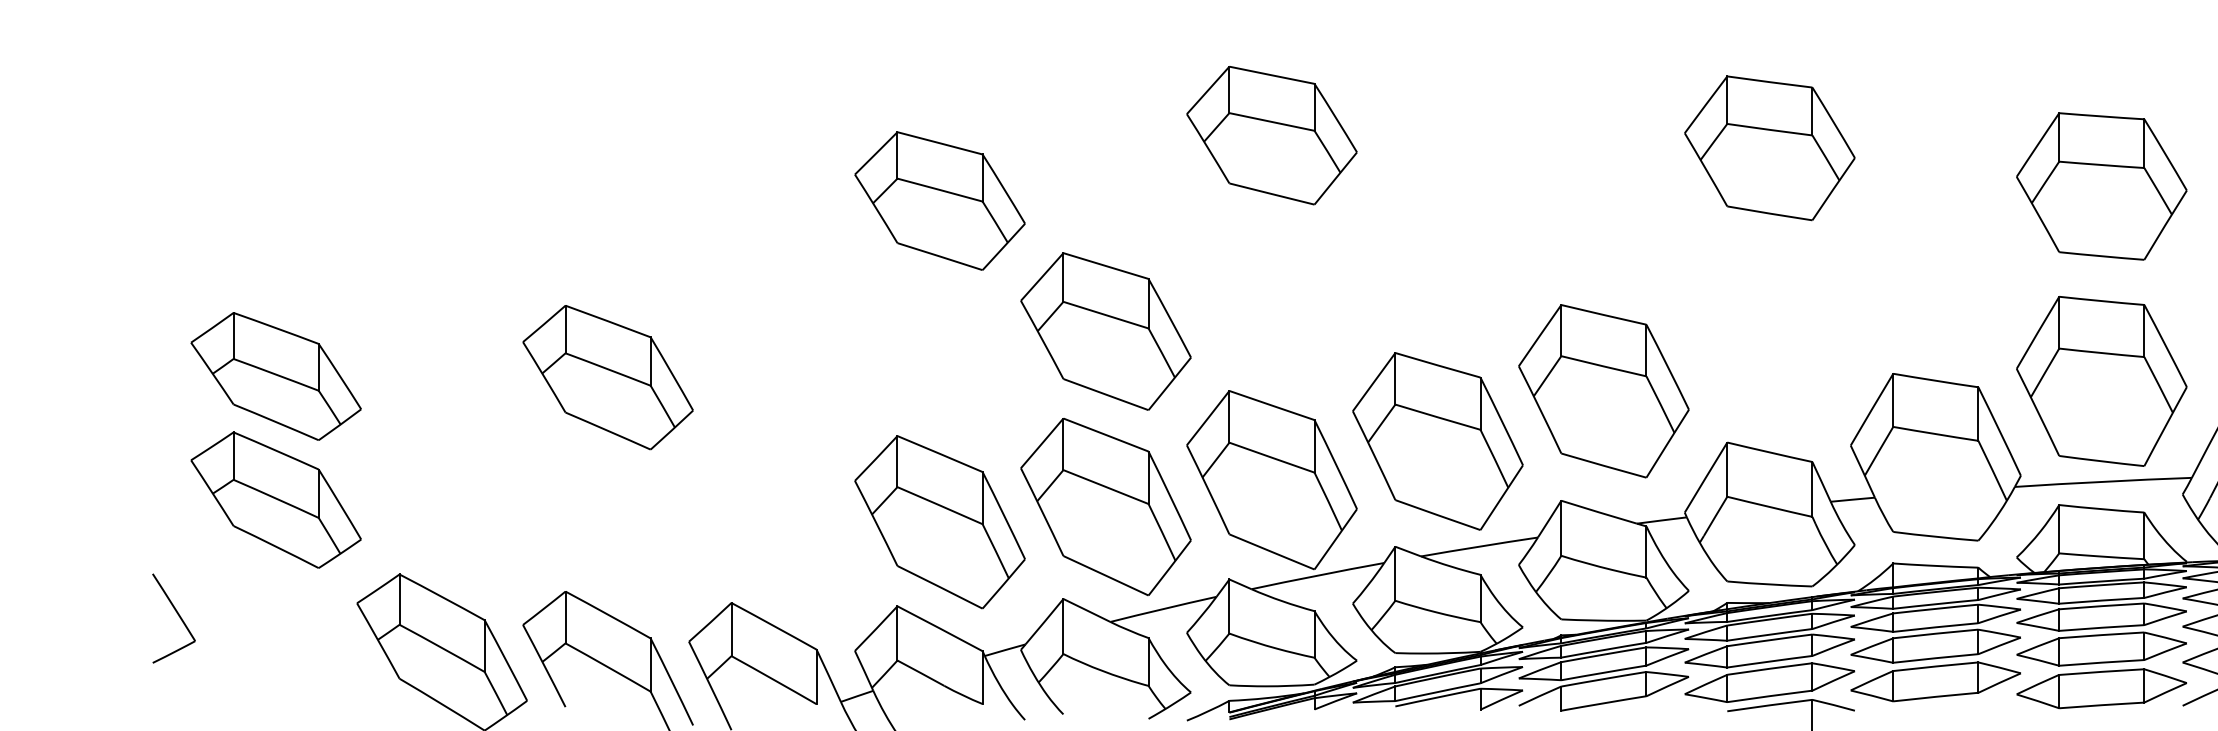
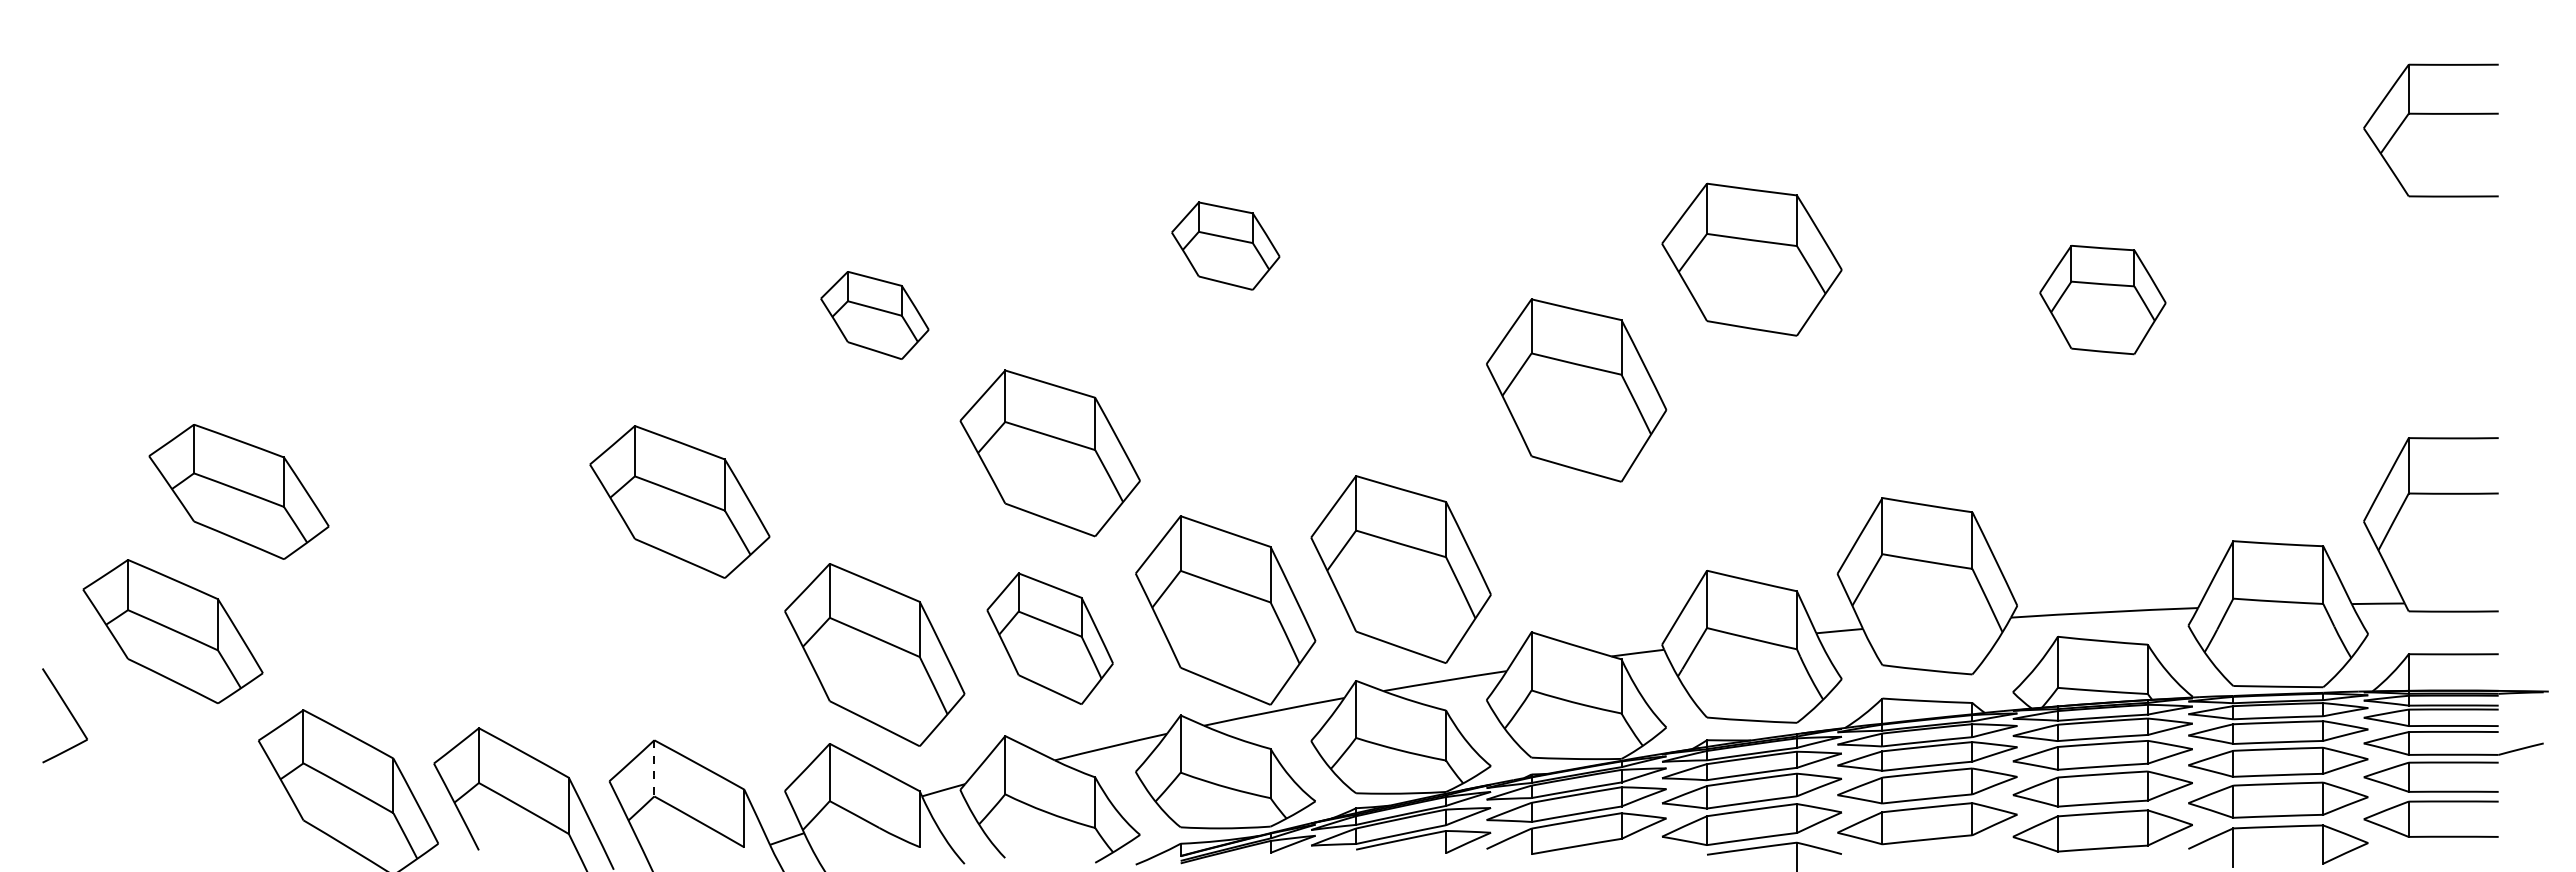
part: (1271, 134) -> (1225, 245), size x0.6
part: (2101, 185) -> (2102, 299), size x0.7
part: (939, 201) -> (874, 315), size x0.6
part: (275, 376) -> (238, 491), moved
part: (607, 377) -> (679, 501), moved
part: (2101, 380) -> (2102, 505), removed
part: (1603, 391) -> (1576, 390), moved
part: (1105, 506) -> (1049, 638), size x0.7
part: (173, 618) -> (64, 715), moved
line: (731, 629) -> (654, 768), solid -> dashed

